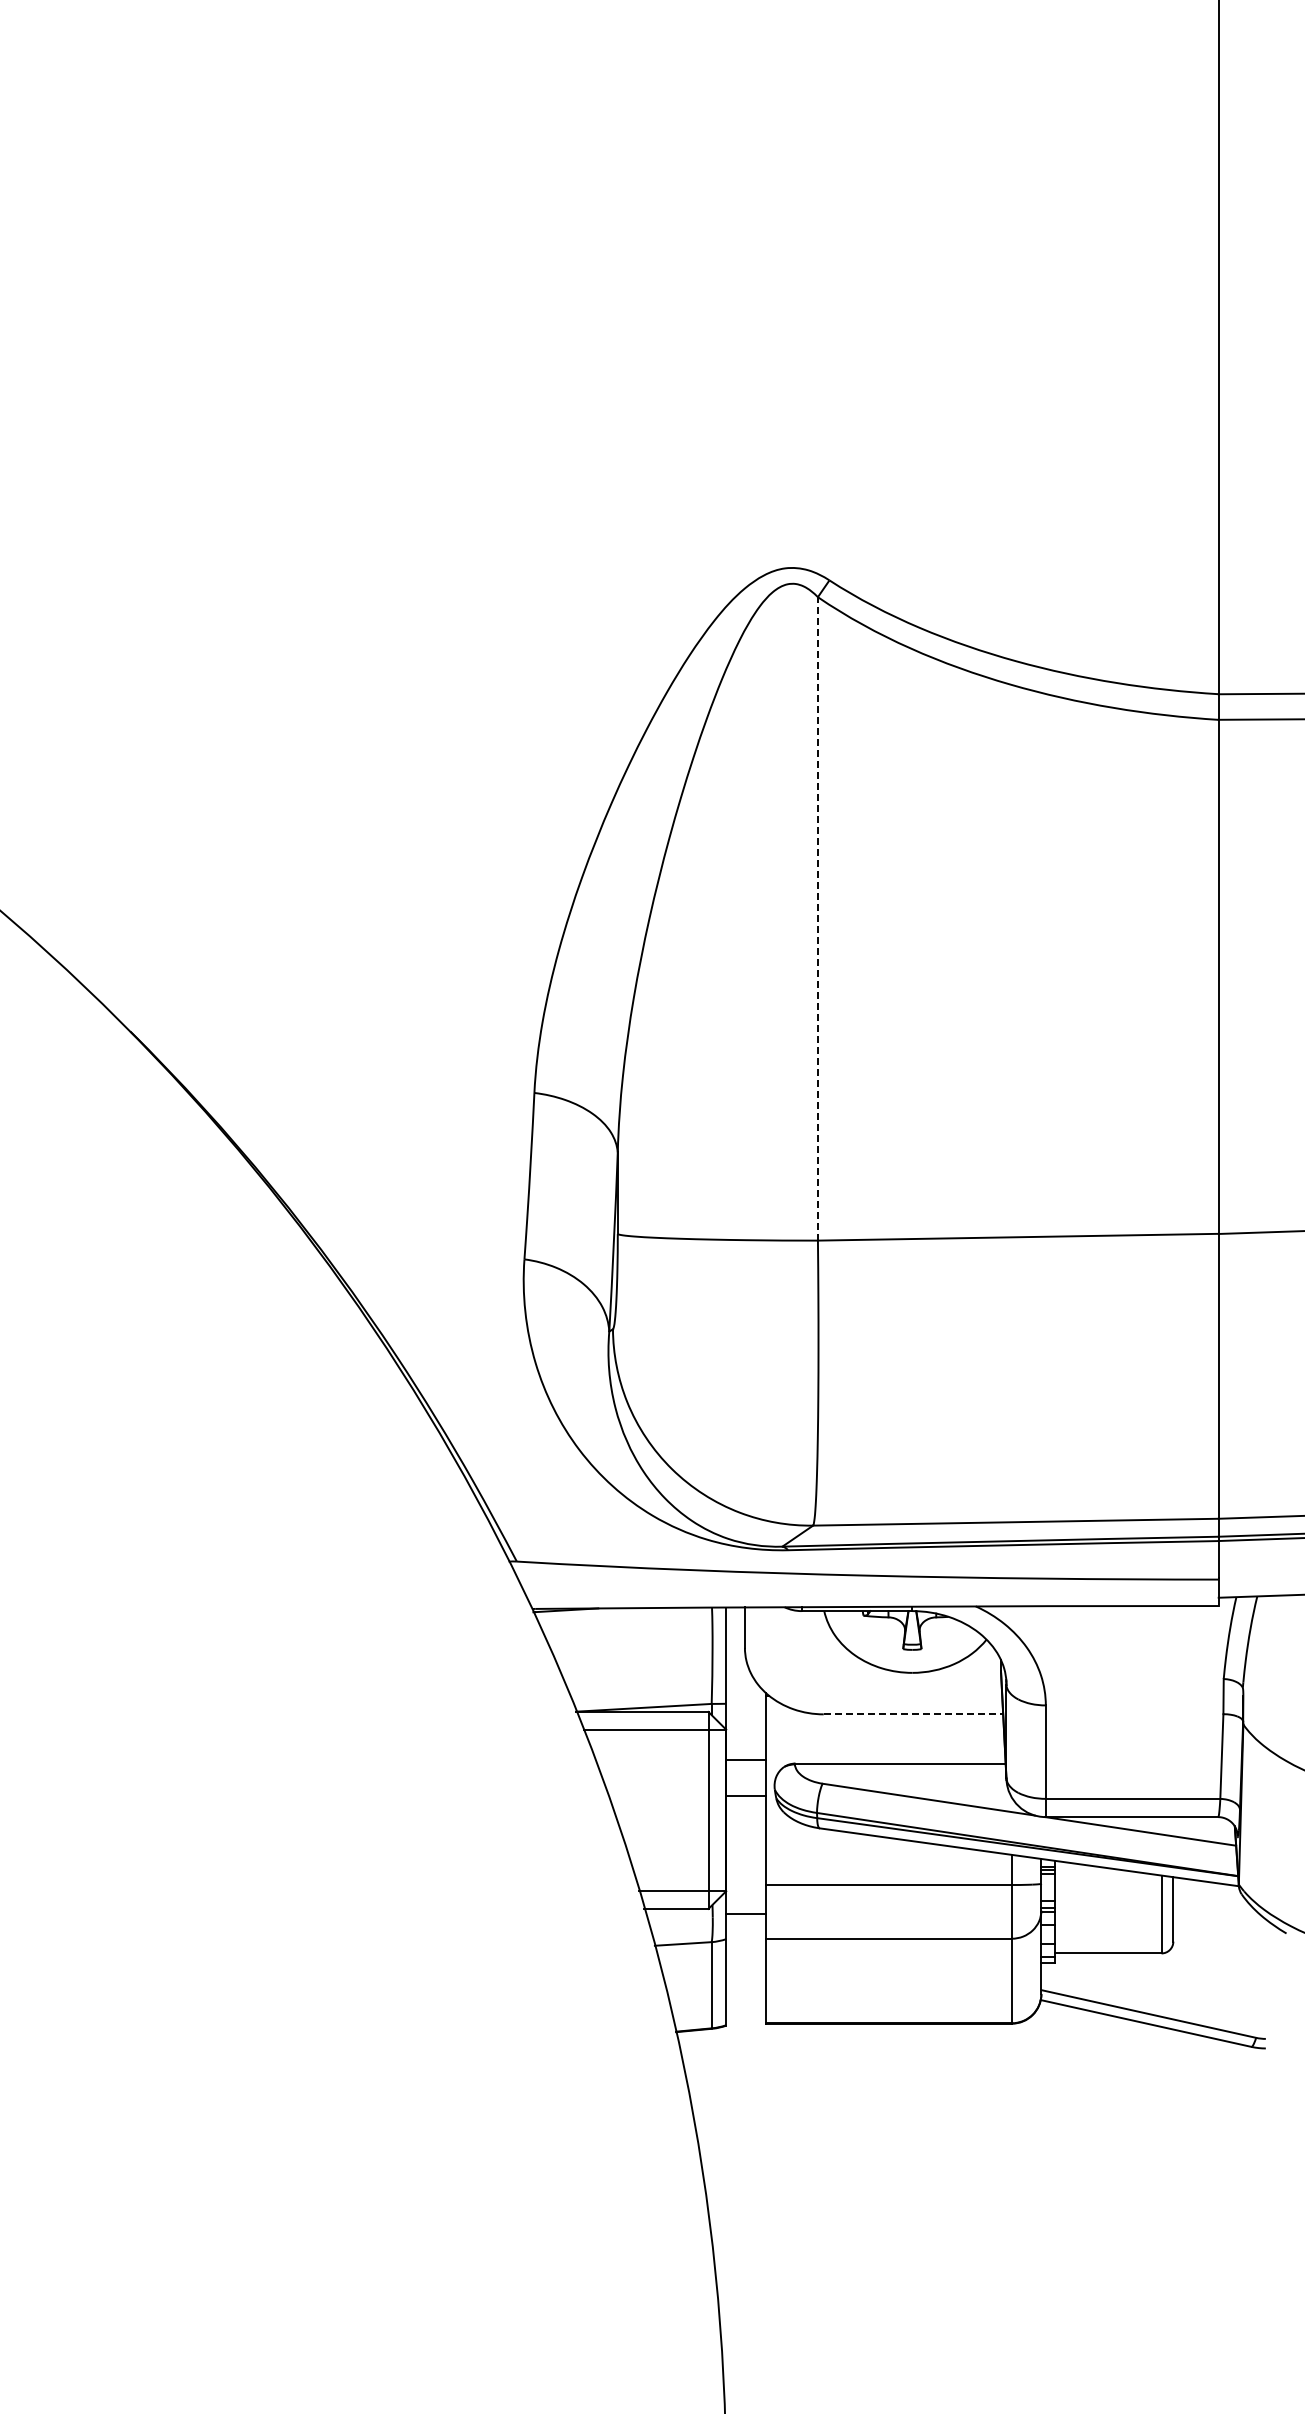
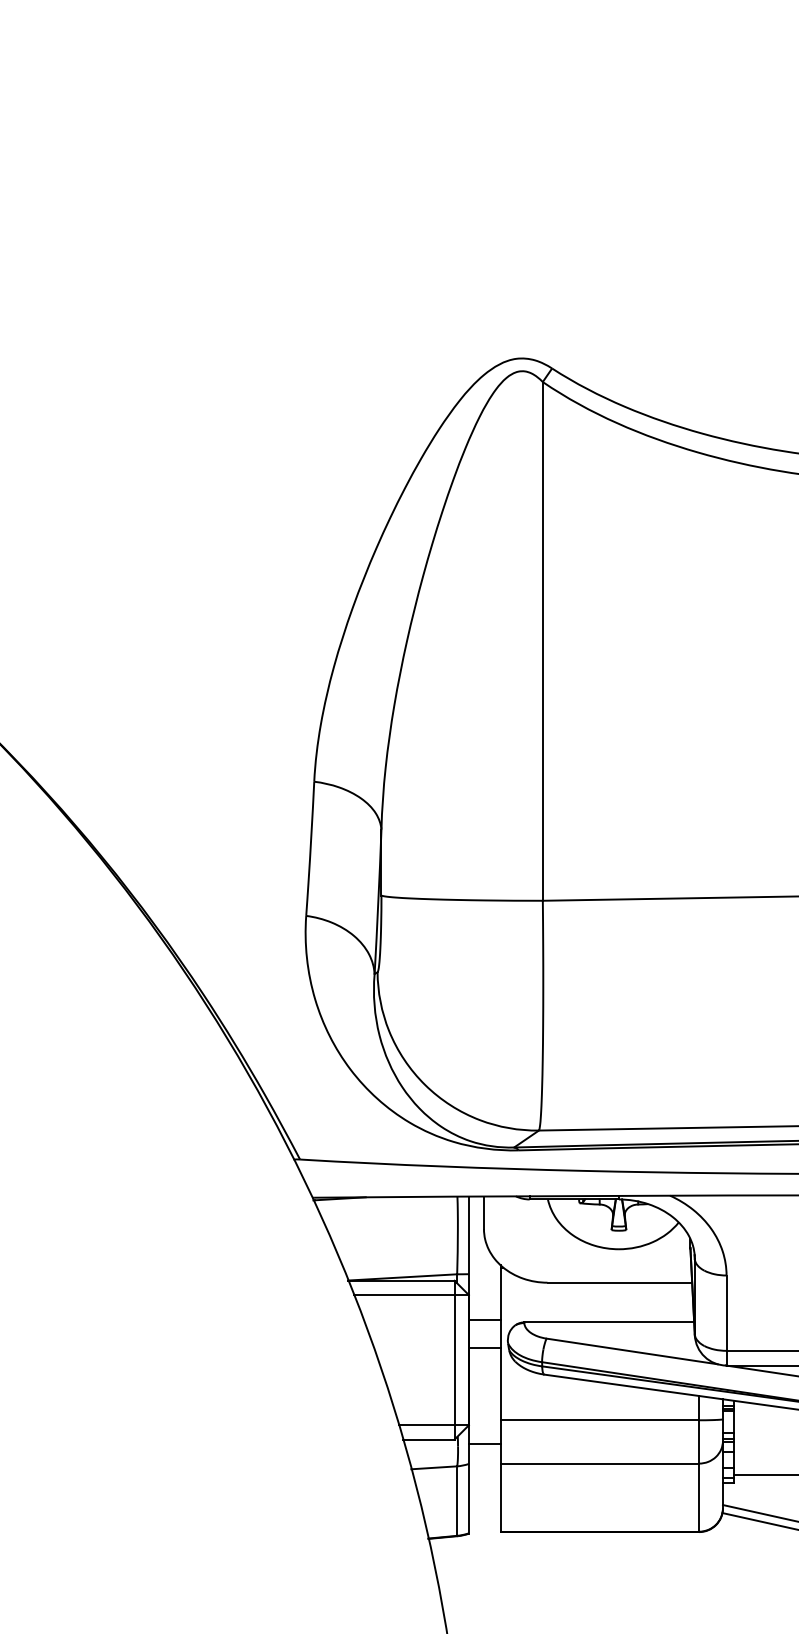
line: (817, 918) -> (542, 641), dashed -> solid
line: (913, 1714) -> (619, 1282), dashed -> solid

